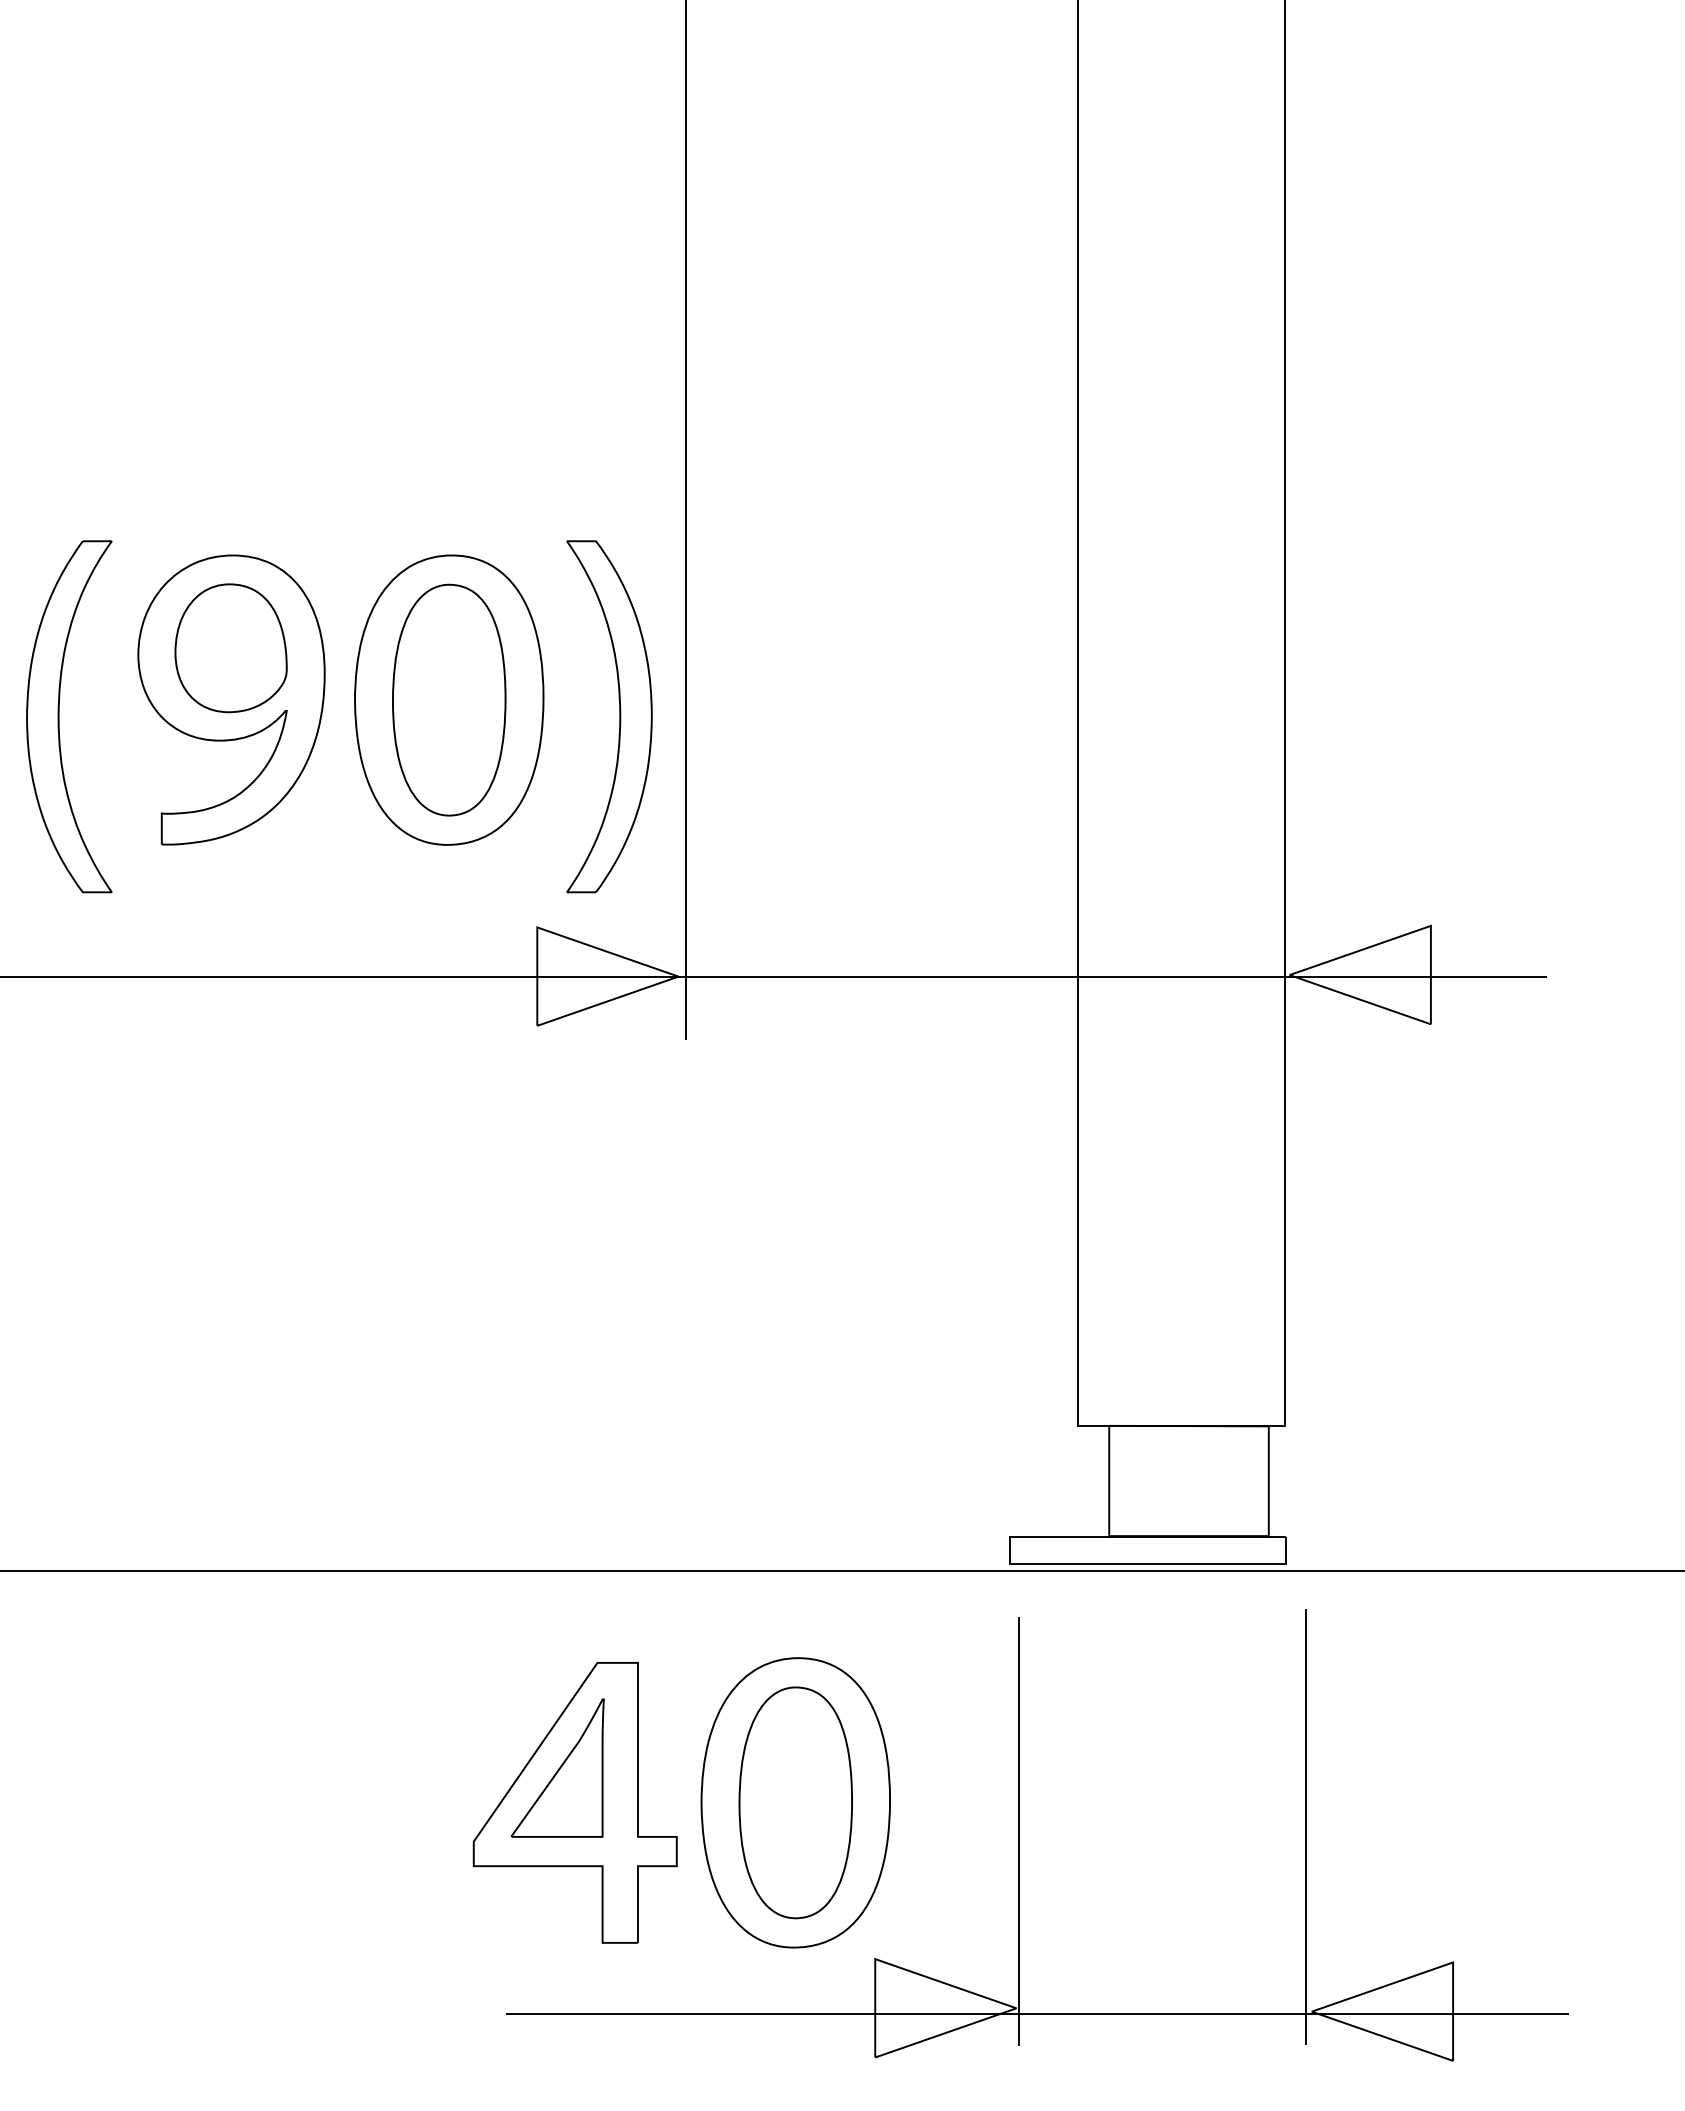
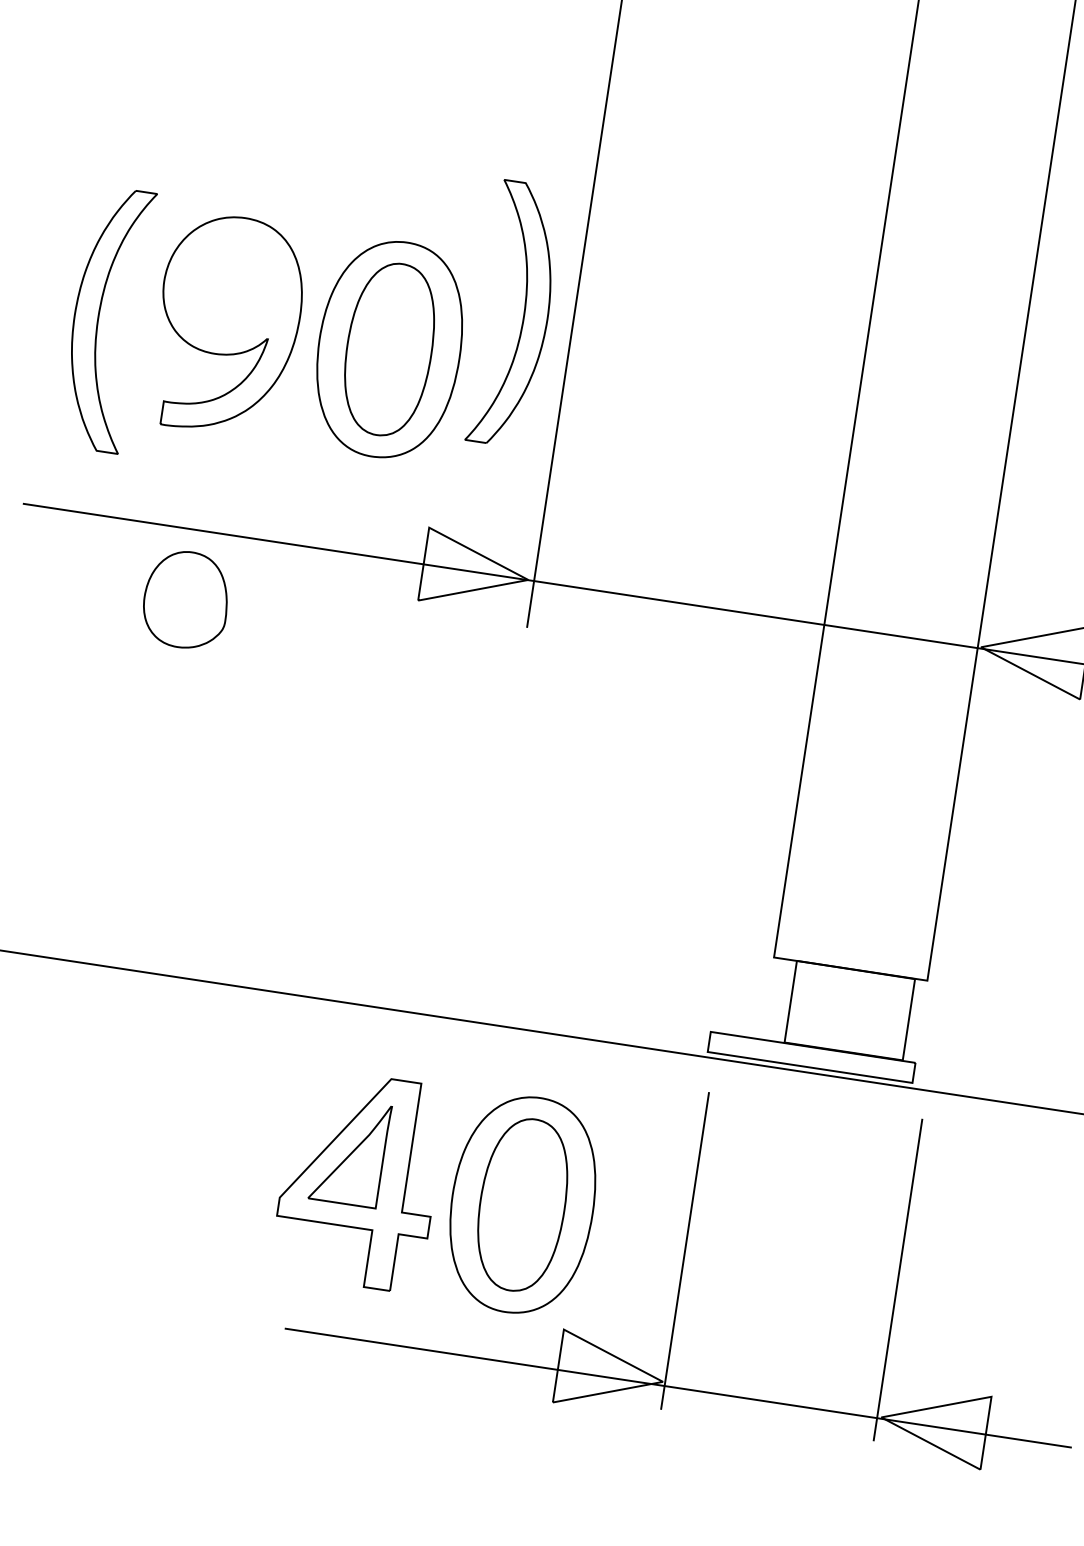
part: (230, 648) -> (185, 600), moved
part: (619, 716) -> (523, 315), moved

